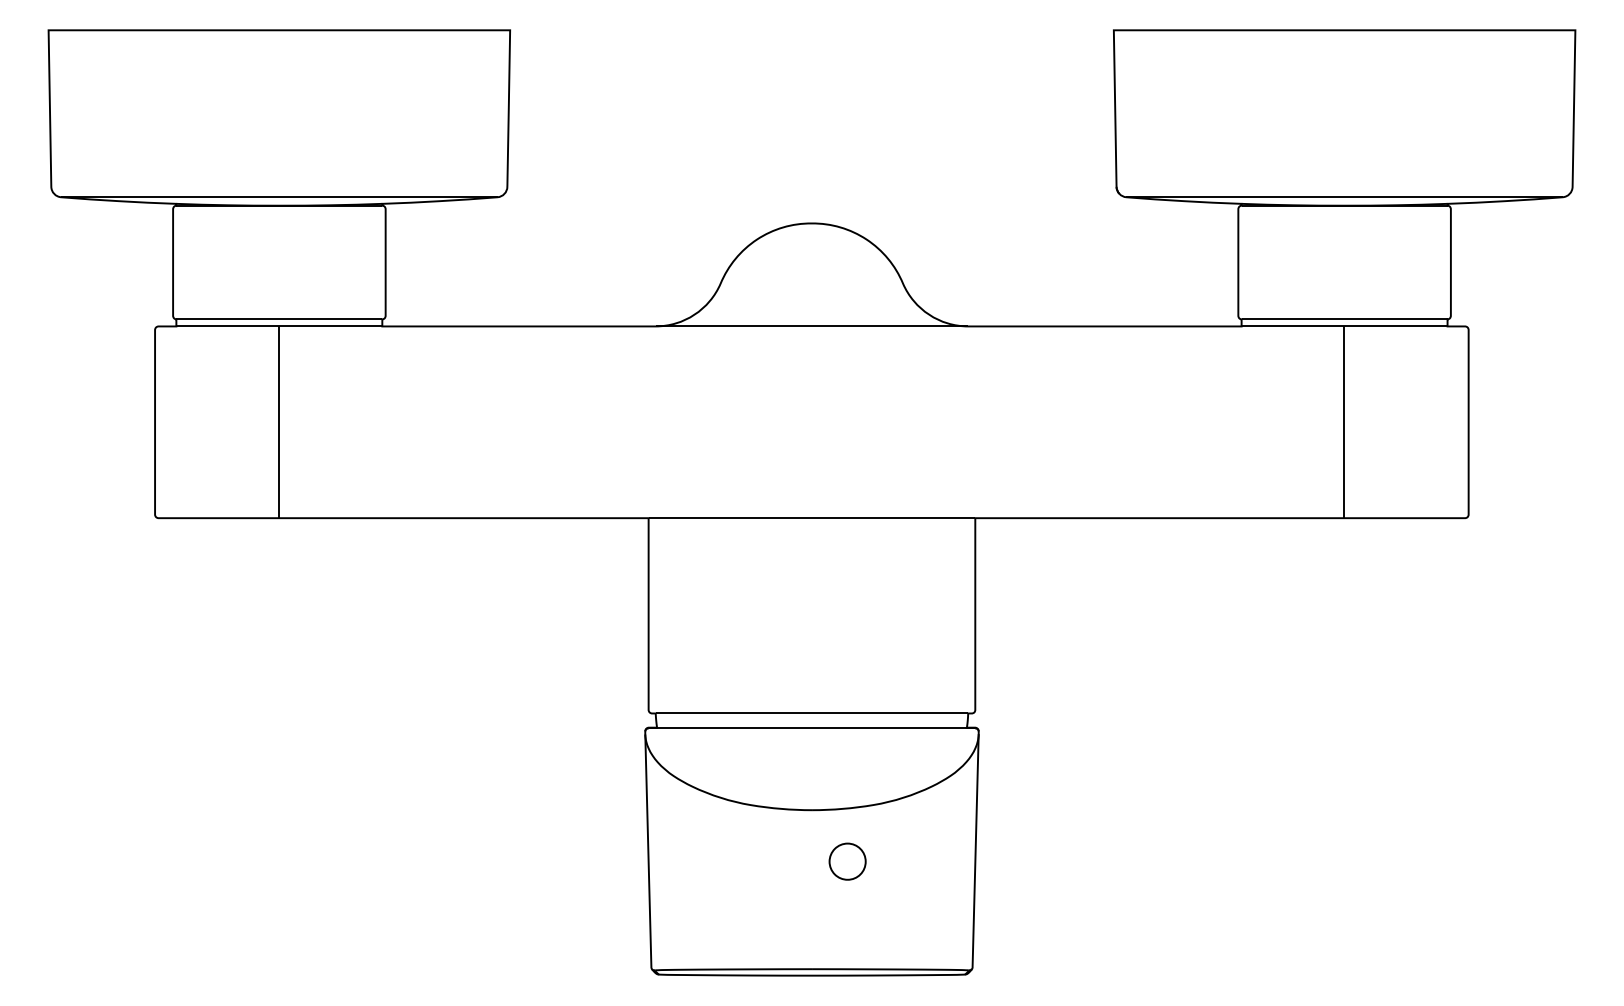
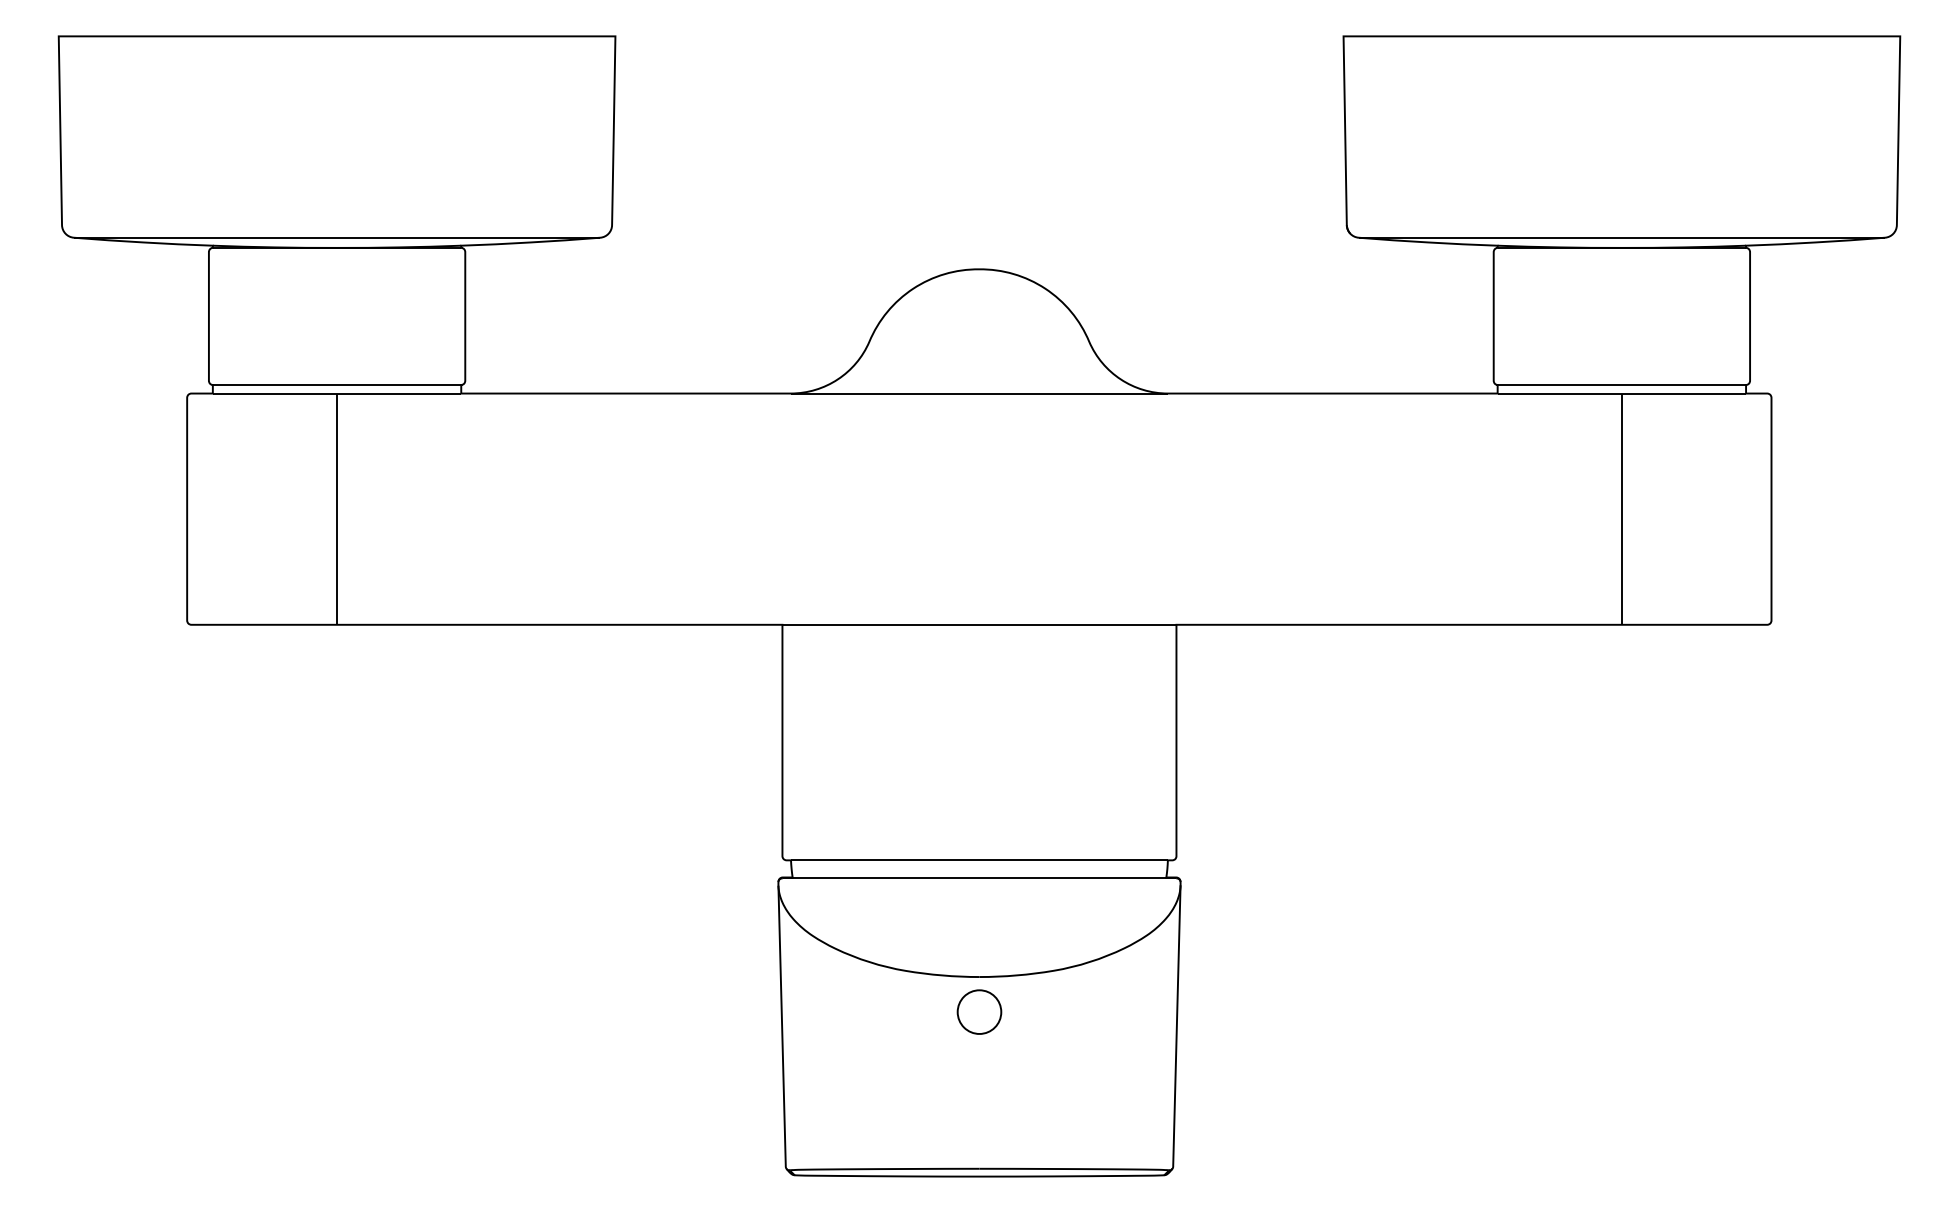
part: (847, 861) -> (979, 1011), moved

